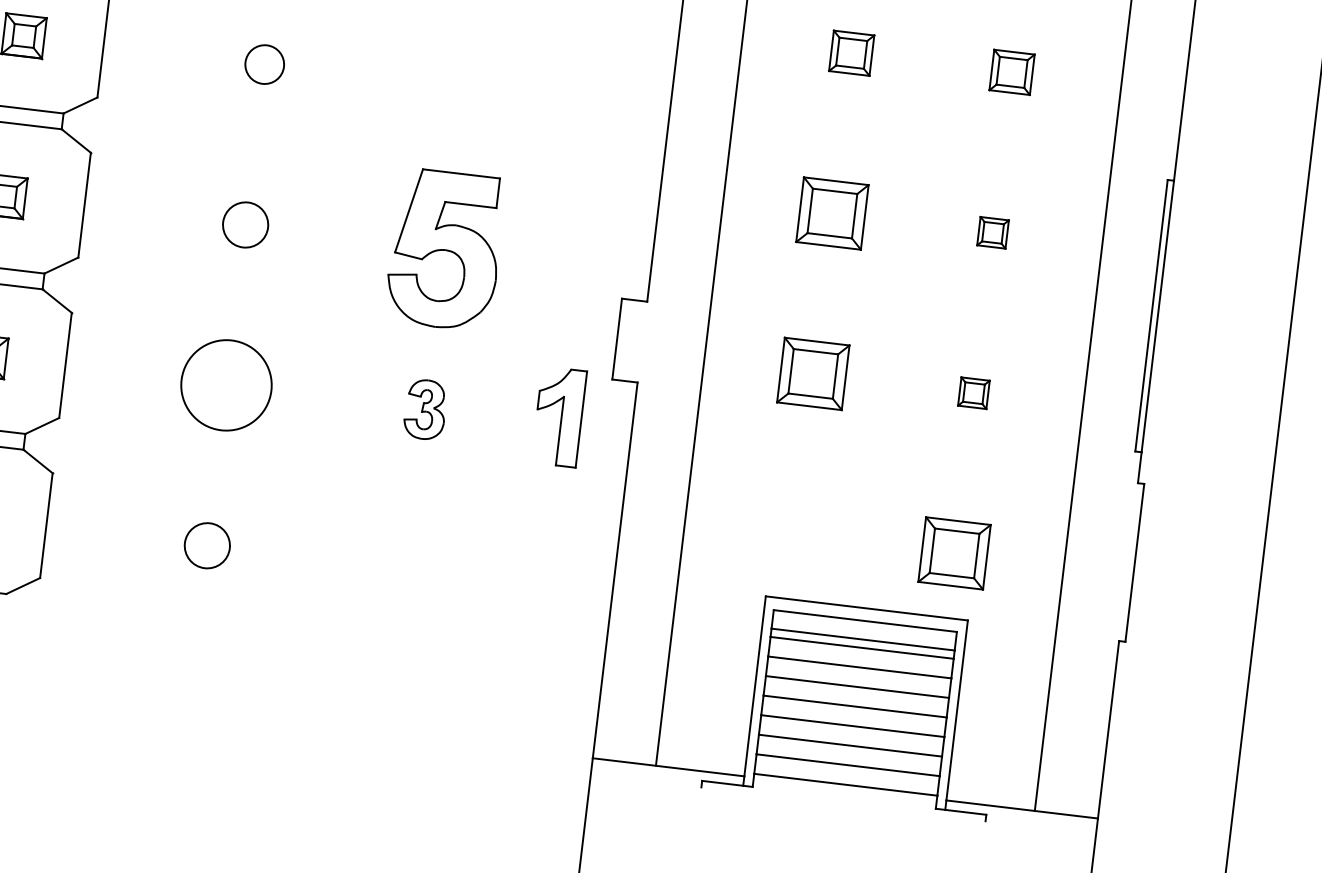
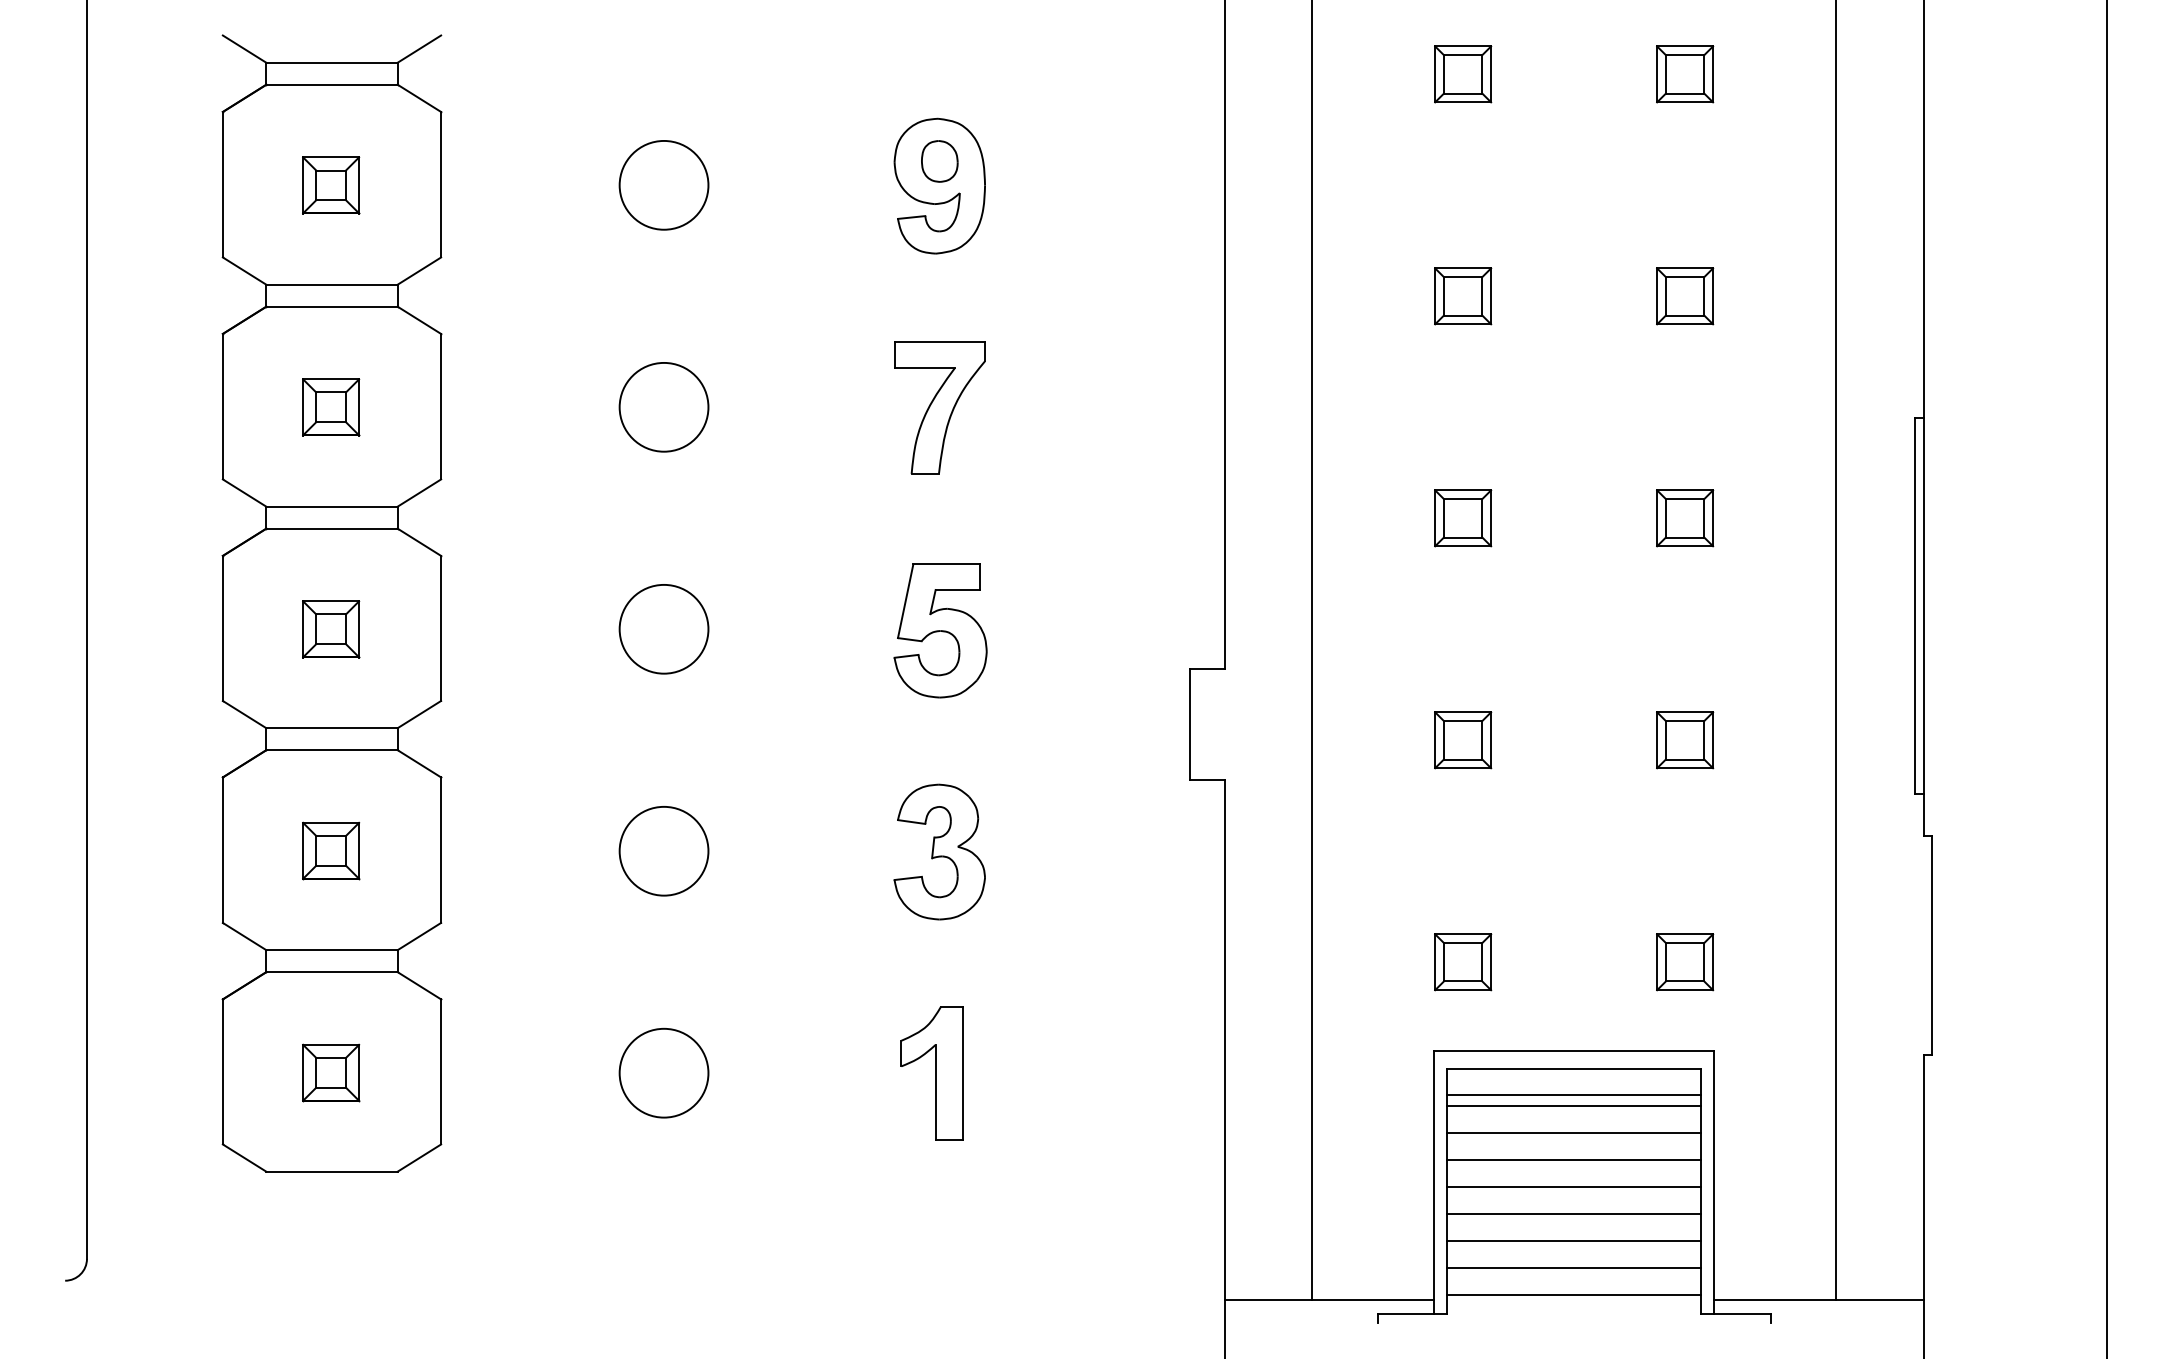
circle: (264, 63) -> (663, 406), size x1.67
part: (463, 88) -> (939, 407), added
part: (832, 213) -> (1463, 518), size x0.62
circle: (245, 224) -> (663, 628), size x1.43
part: (993, 232) -> (1685, 518), size x1.43
part: (445, 249) -> (940, 630), size x0.62
part: (813, 374) -> (1463, 740), size x0.62
circle: (226, 384) -> (663, 850), size x0.71
part: (974, 393) -> (1685, 740), size x1.43
part: (425, 409) -> (939, 851), size x1.67
part: (558, 417) -> (931, 1073), moved
part: (794, 534) -> (1463, 962), added
circle: (207, 545) -> (663, 1072), size x1.43
part: (954, 553) -> (1685, 962), size x0.62

